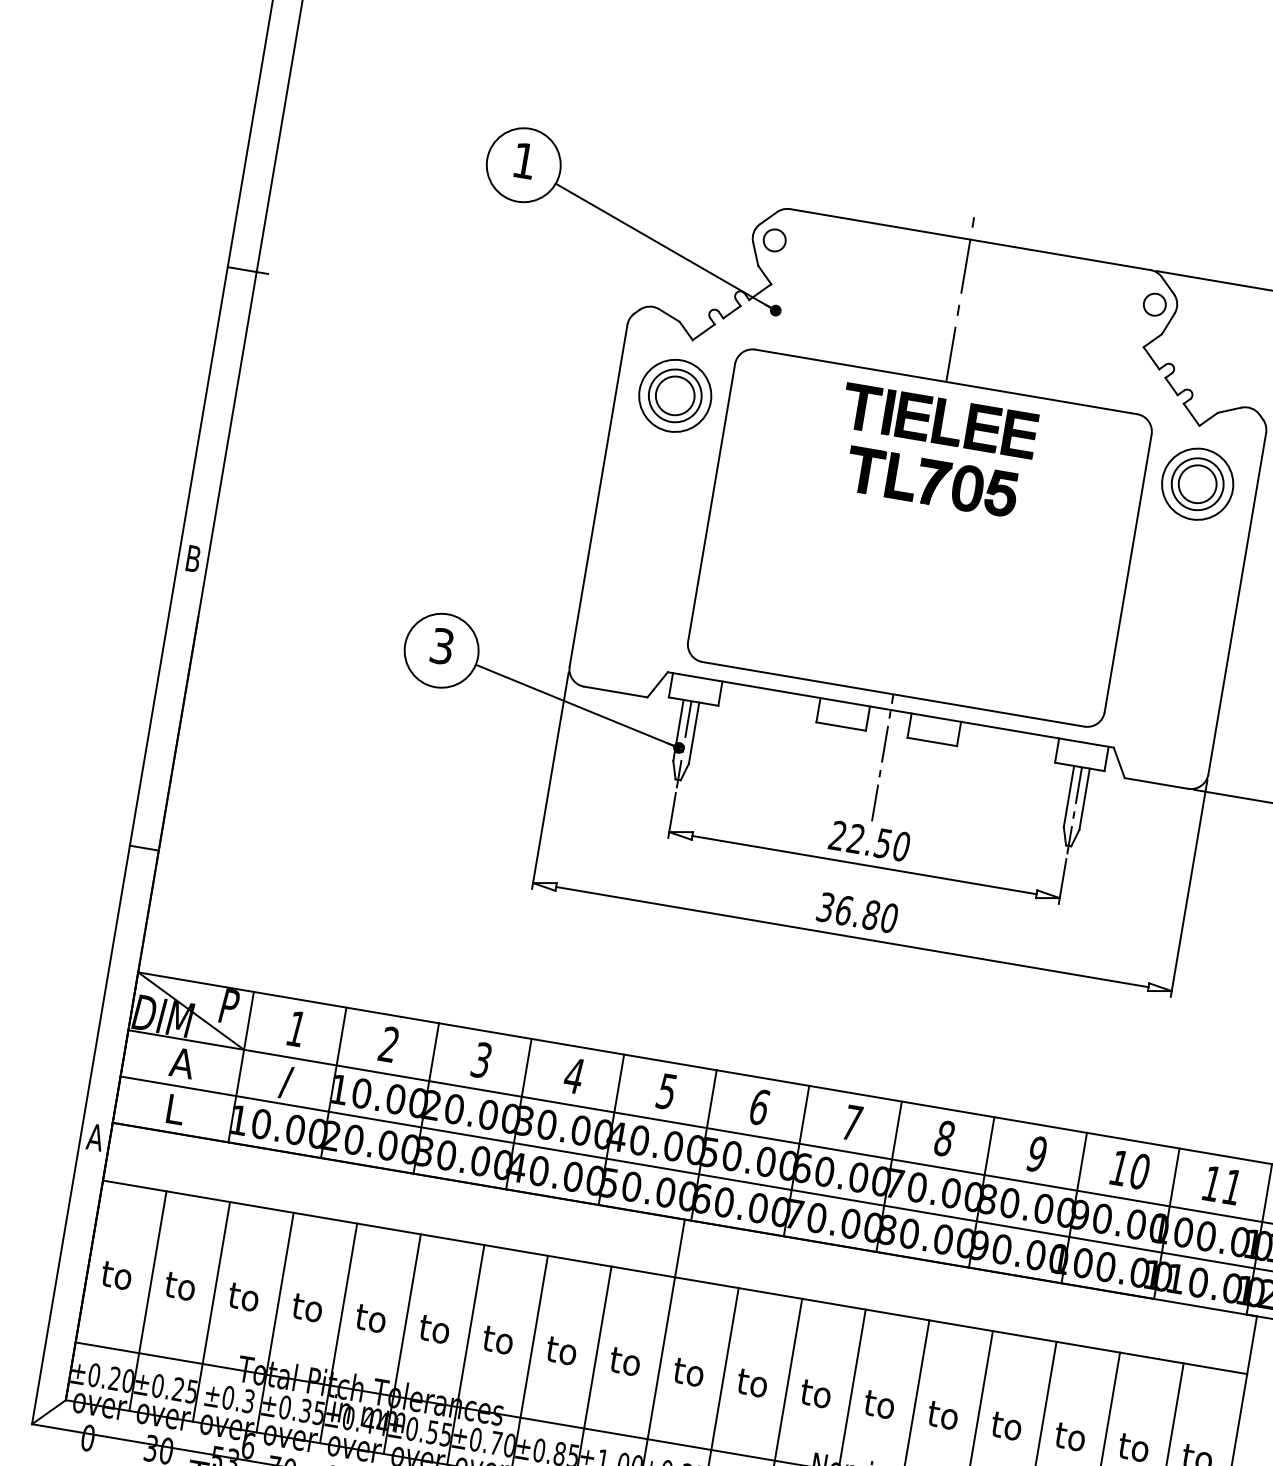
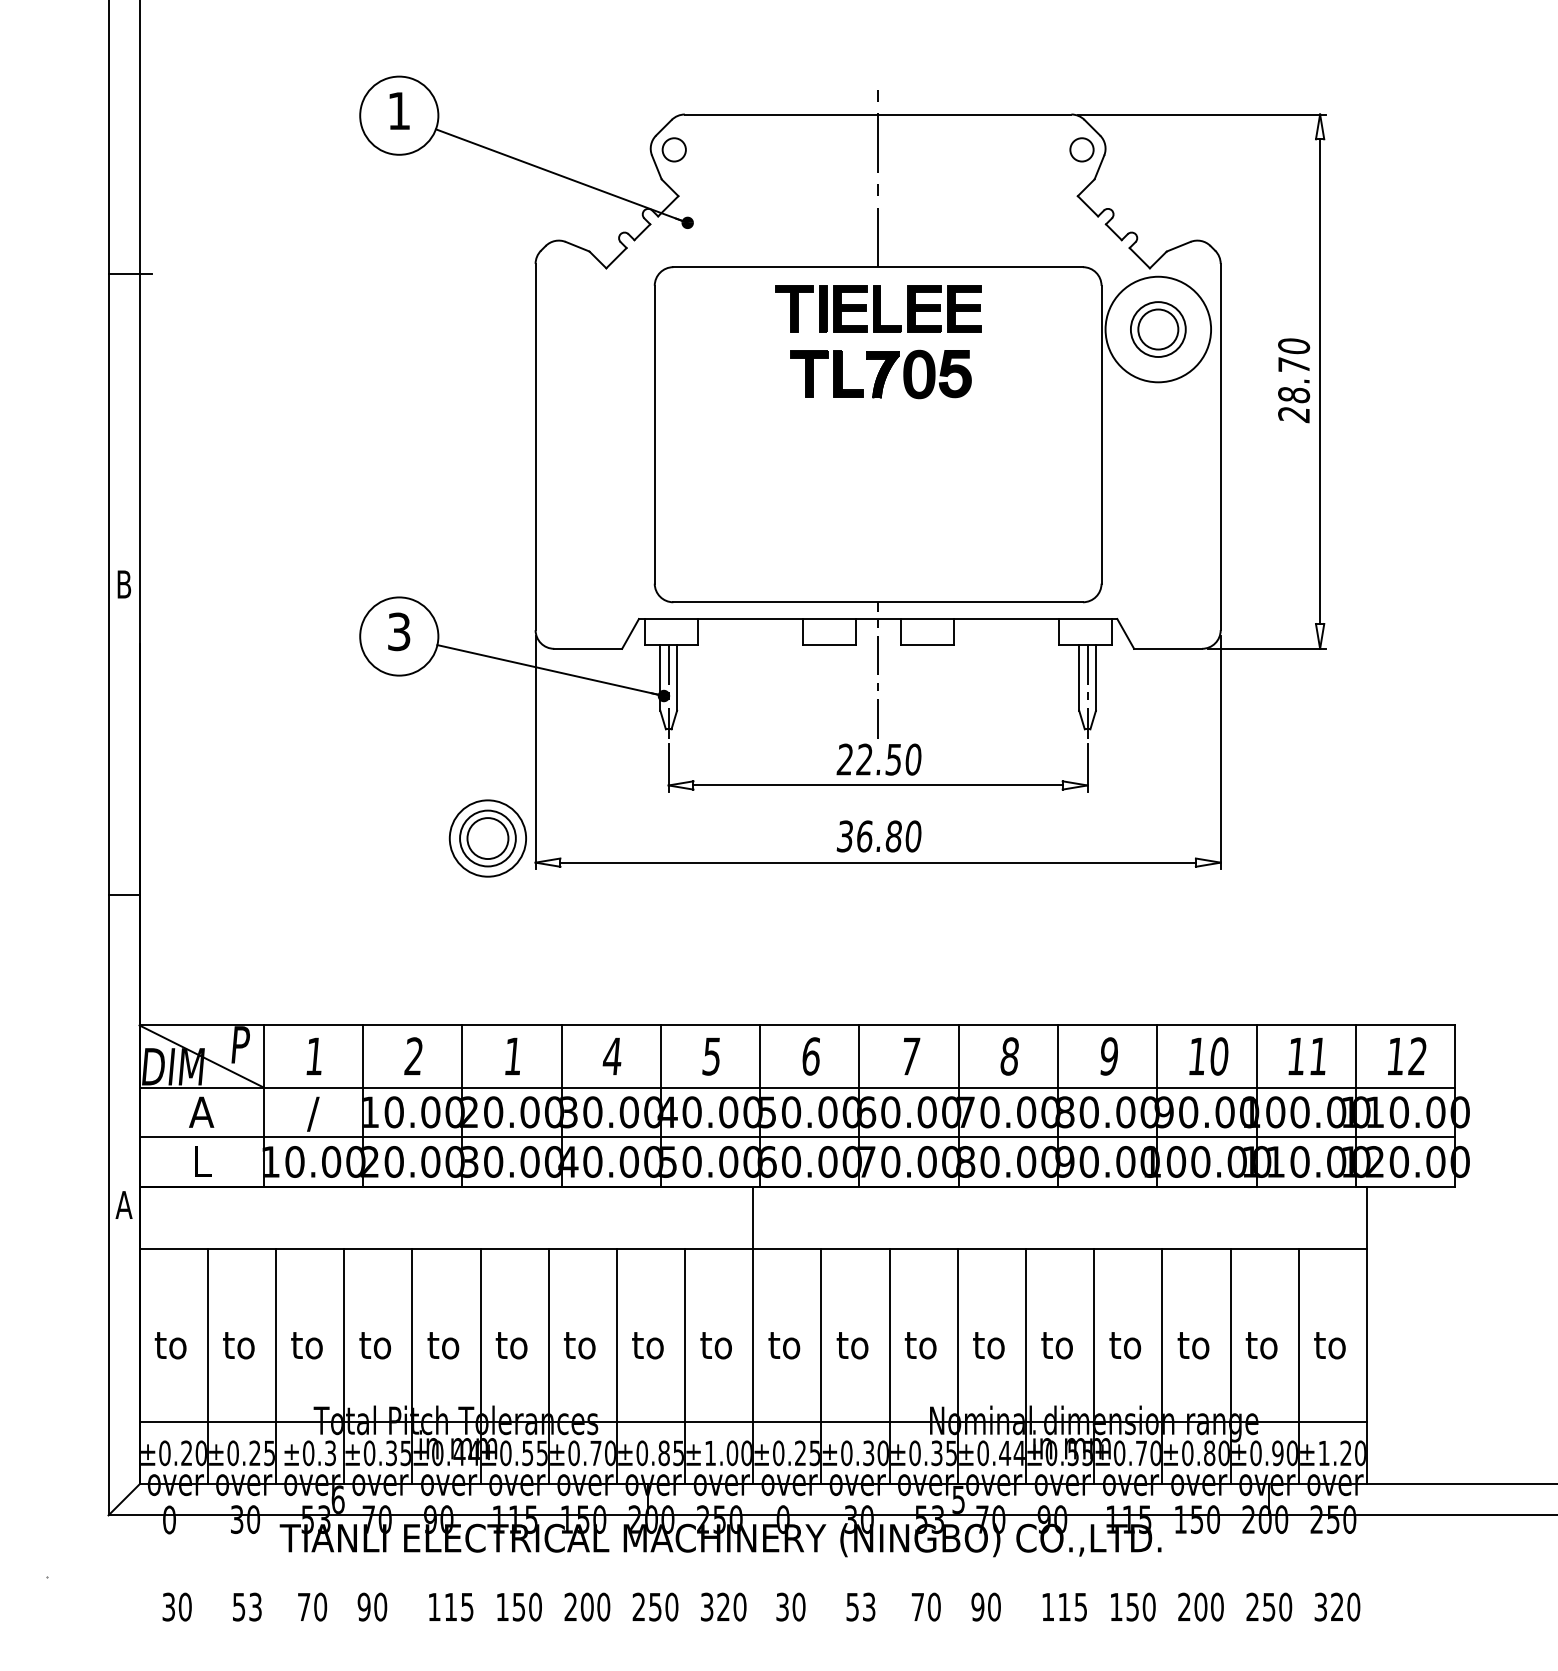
part: (674, 395) -> (487, 838), moved
circle: (1197, 484) -> (1158, 329), size x1.4
text: (480, 1060) -> (512, 1056), 3 -> 1

